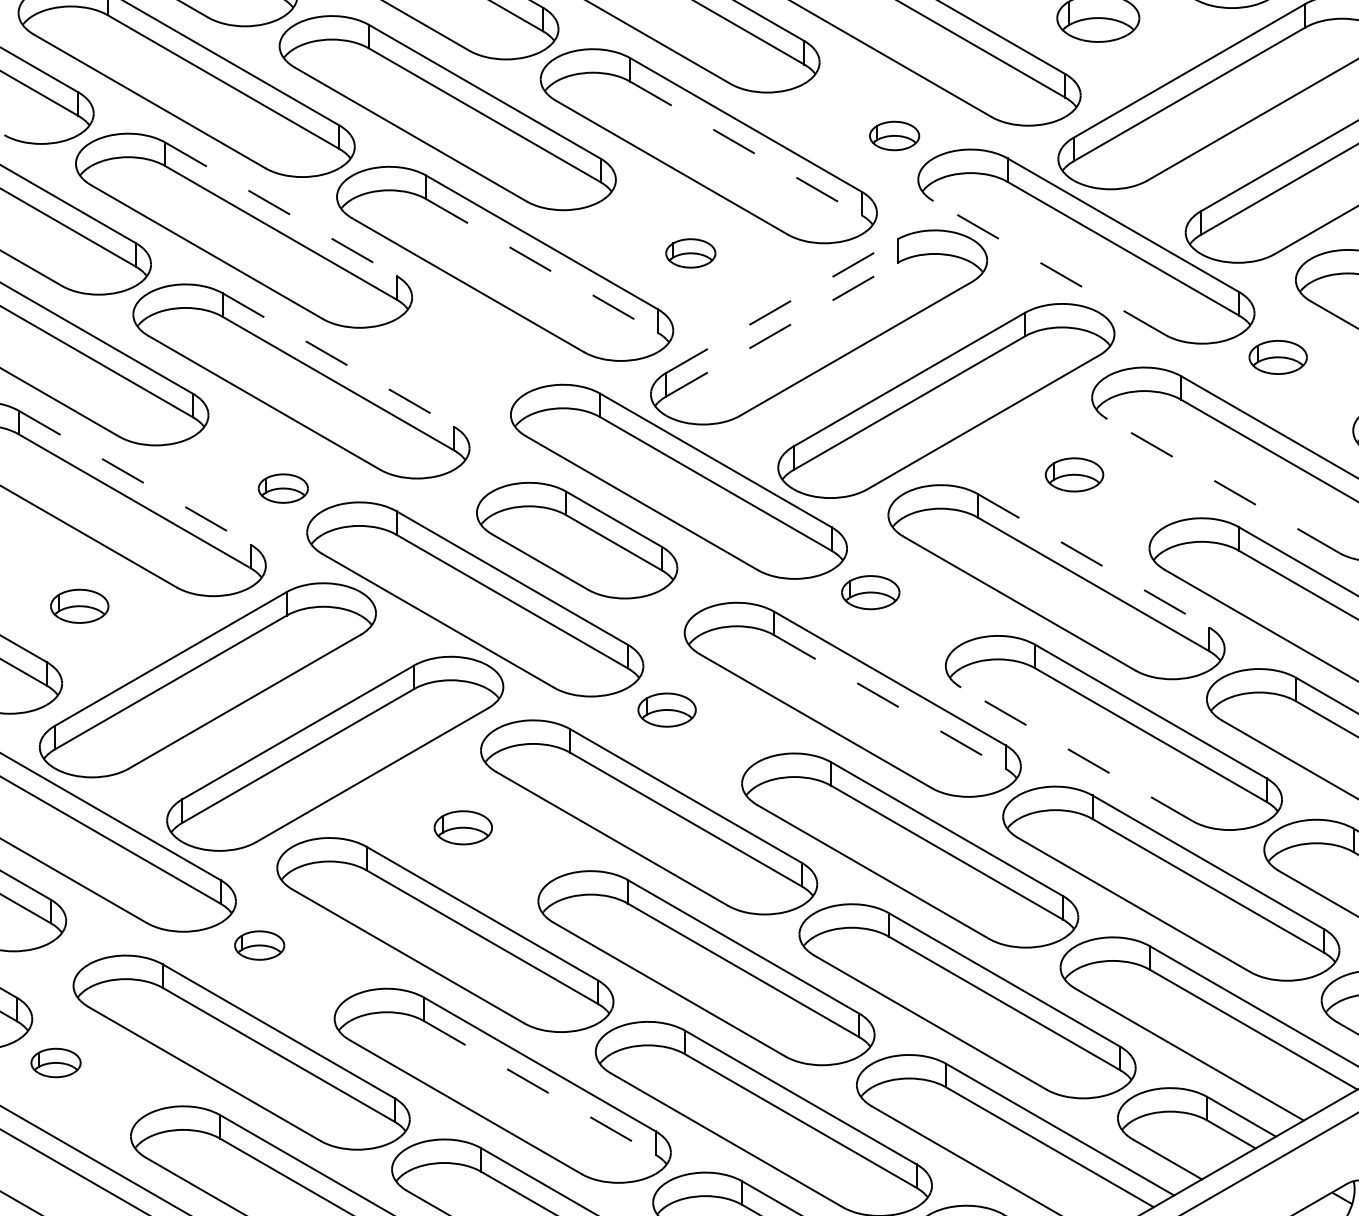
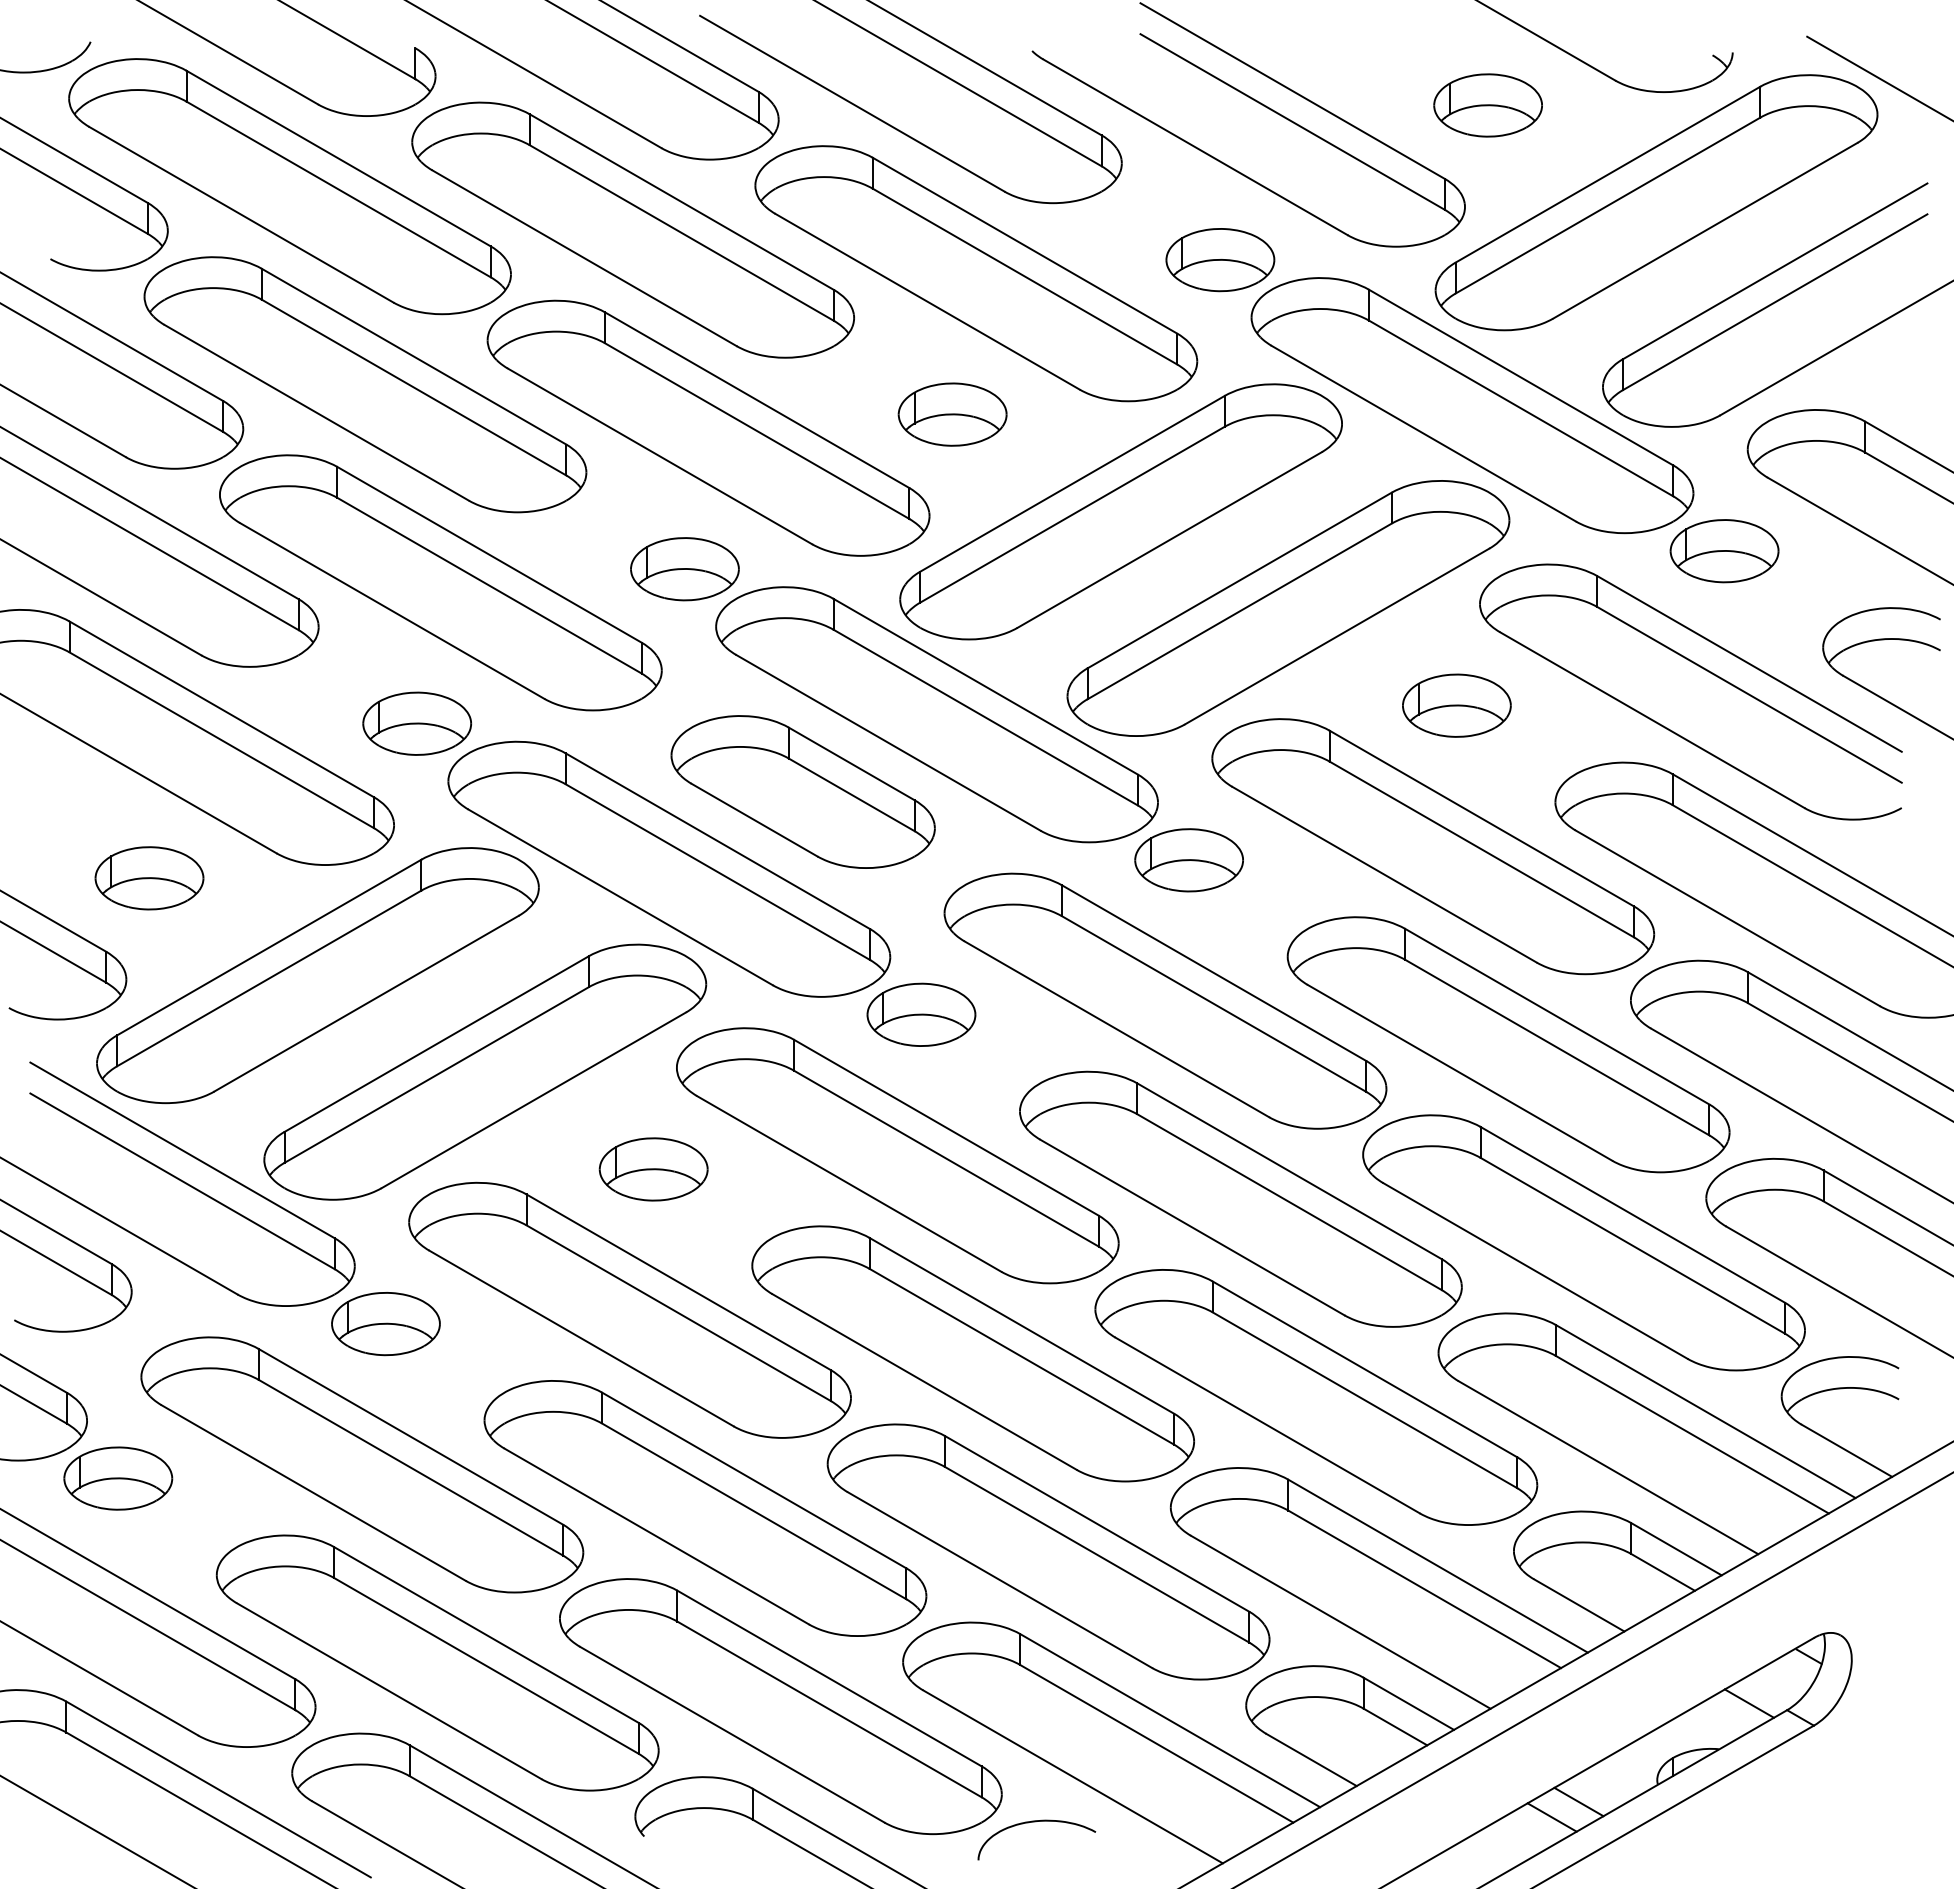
part: (894, 136) -> (1220, 260), size x1.67
line: (745, 148) -> (1024, 276), dashed -> solid
line: (281, 209) -> (414, 356), dashed -> solid
part: (690, 253) -> (952, 414), size x1.67
line: (542, 266) -> (757, 431), dashed -> solid
line: (1049, 267) -> (1423, 433), dashed -> solid
line: (782, 305) -> (1072, 483), dashed -> solid
line: (782, 329) -> (1072, 514), dashed -> solid
part: (1278, 357) -> (1724, 551), size x1.43
line: (338, 359) -> (489, 554), dashed -> solid
part: (486, 371) -> (684, 569), added
part: (1074, 474) -> (1456, 705), size x1.43
line: (134, 477) -> (221, 709), dashed -> solid
line: (1223, 486) -> (1652, 720), dashed -> solid
part: (282, 488) -> (416, 723), size x1.67
line: (1093, 560) -> (1481, 818), dashed -> solid
part: (870, 592) -> (1188, 860), size x1.43
part: (79, 606) -> (149, 878), size x1.43
line: (890, 702) -> (1214, 1004), dashed -> solid
part: (667, 709) -> (921, 1014), size x1.43
line: (1077, 754) -> (1460, 1072), dashed -> solid
part: (463, 827) -> (653, 1169), size x1.43
part: (259, 945) -> (385, 1324), size x1.67
part: (56, 1062) -> (118, 1478), size x1.67
line: (540, 1088) -> (754, 1511), dashed -> solid

